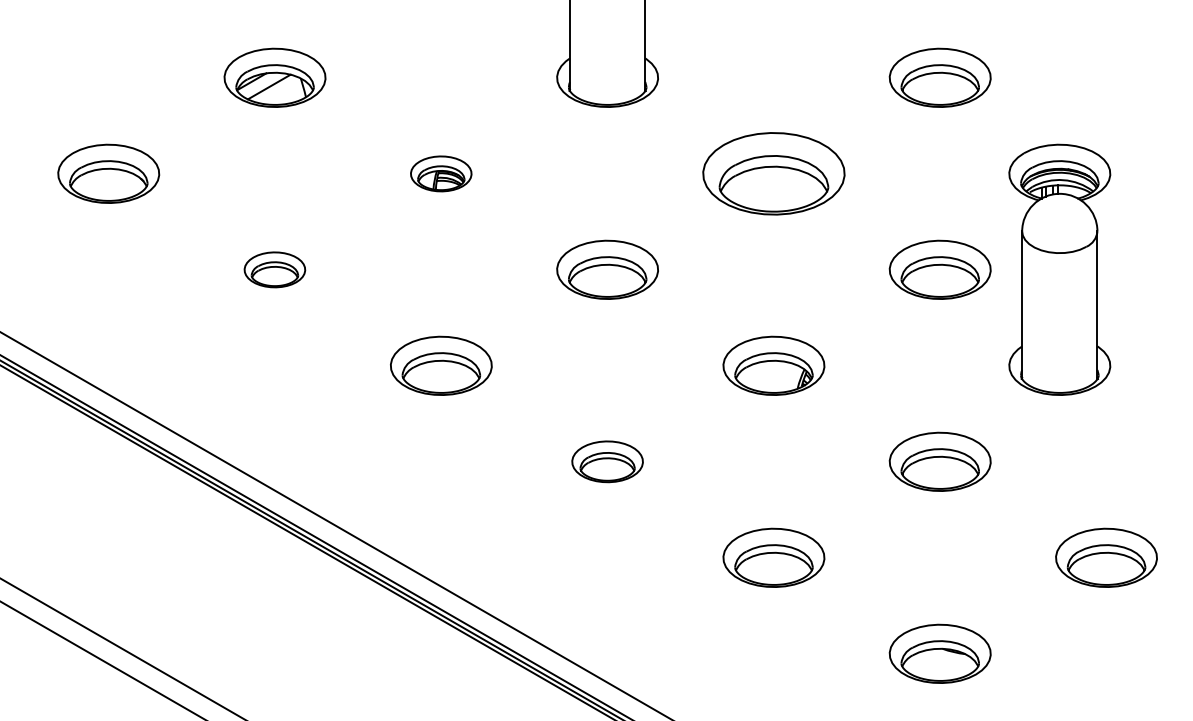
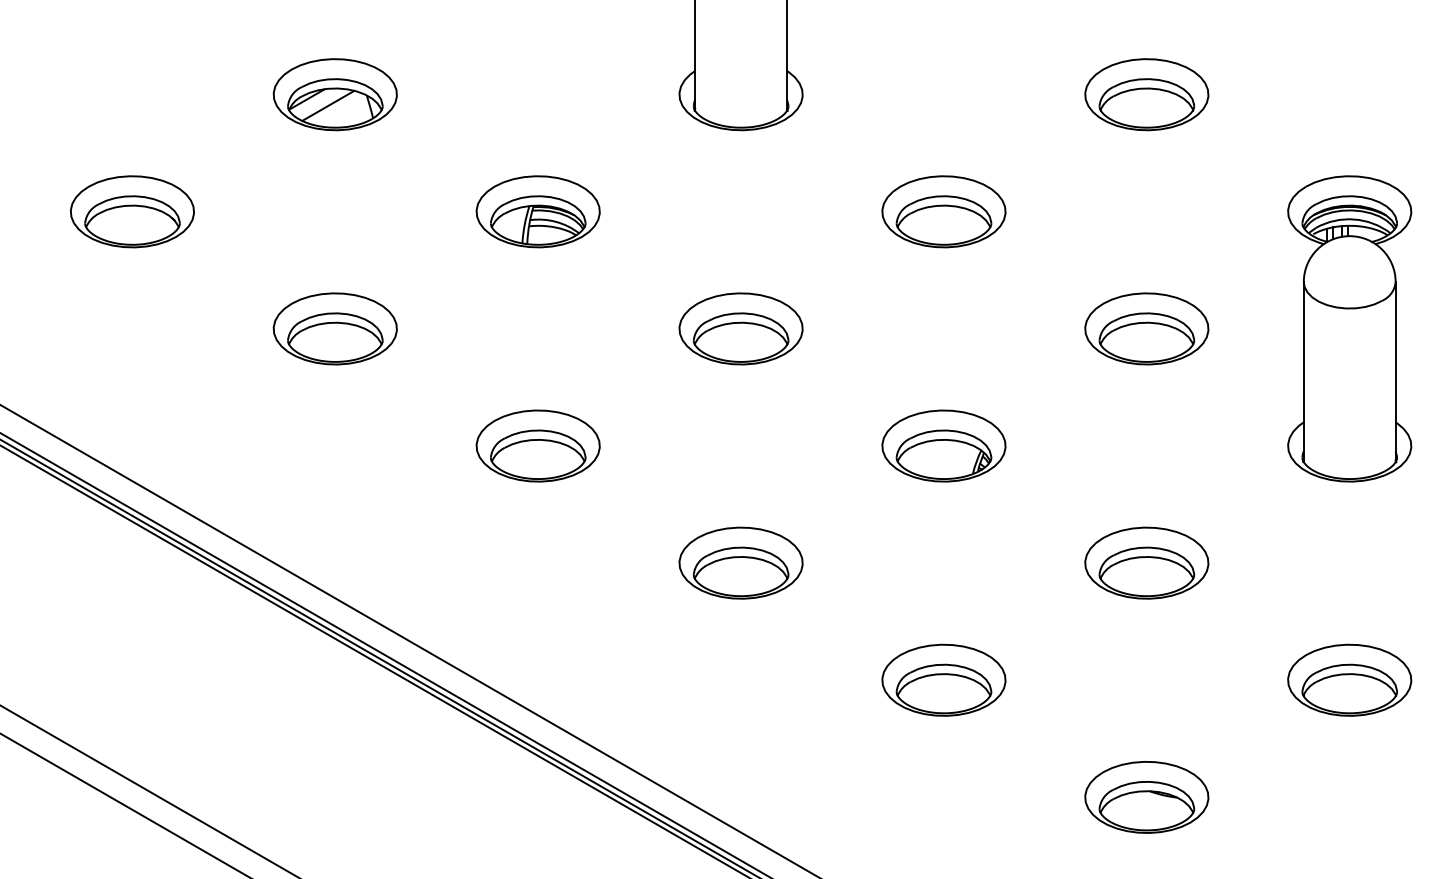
part: (440, 173) -> (537, 211), size x1.67
part: (773, 173) -> (943, 211), size x0.71
part: (274, 269) -> (334, 328), size x1.67
part: (1059, 269) -> (1349, 328), moved
part: (607, 461) -> (740, 562), size x1.43

